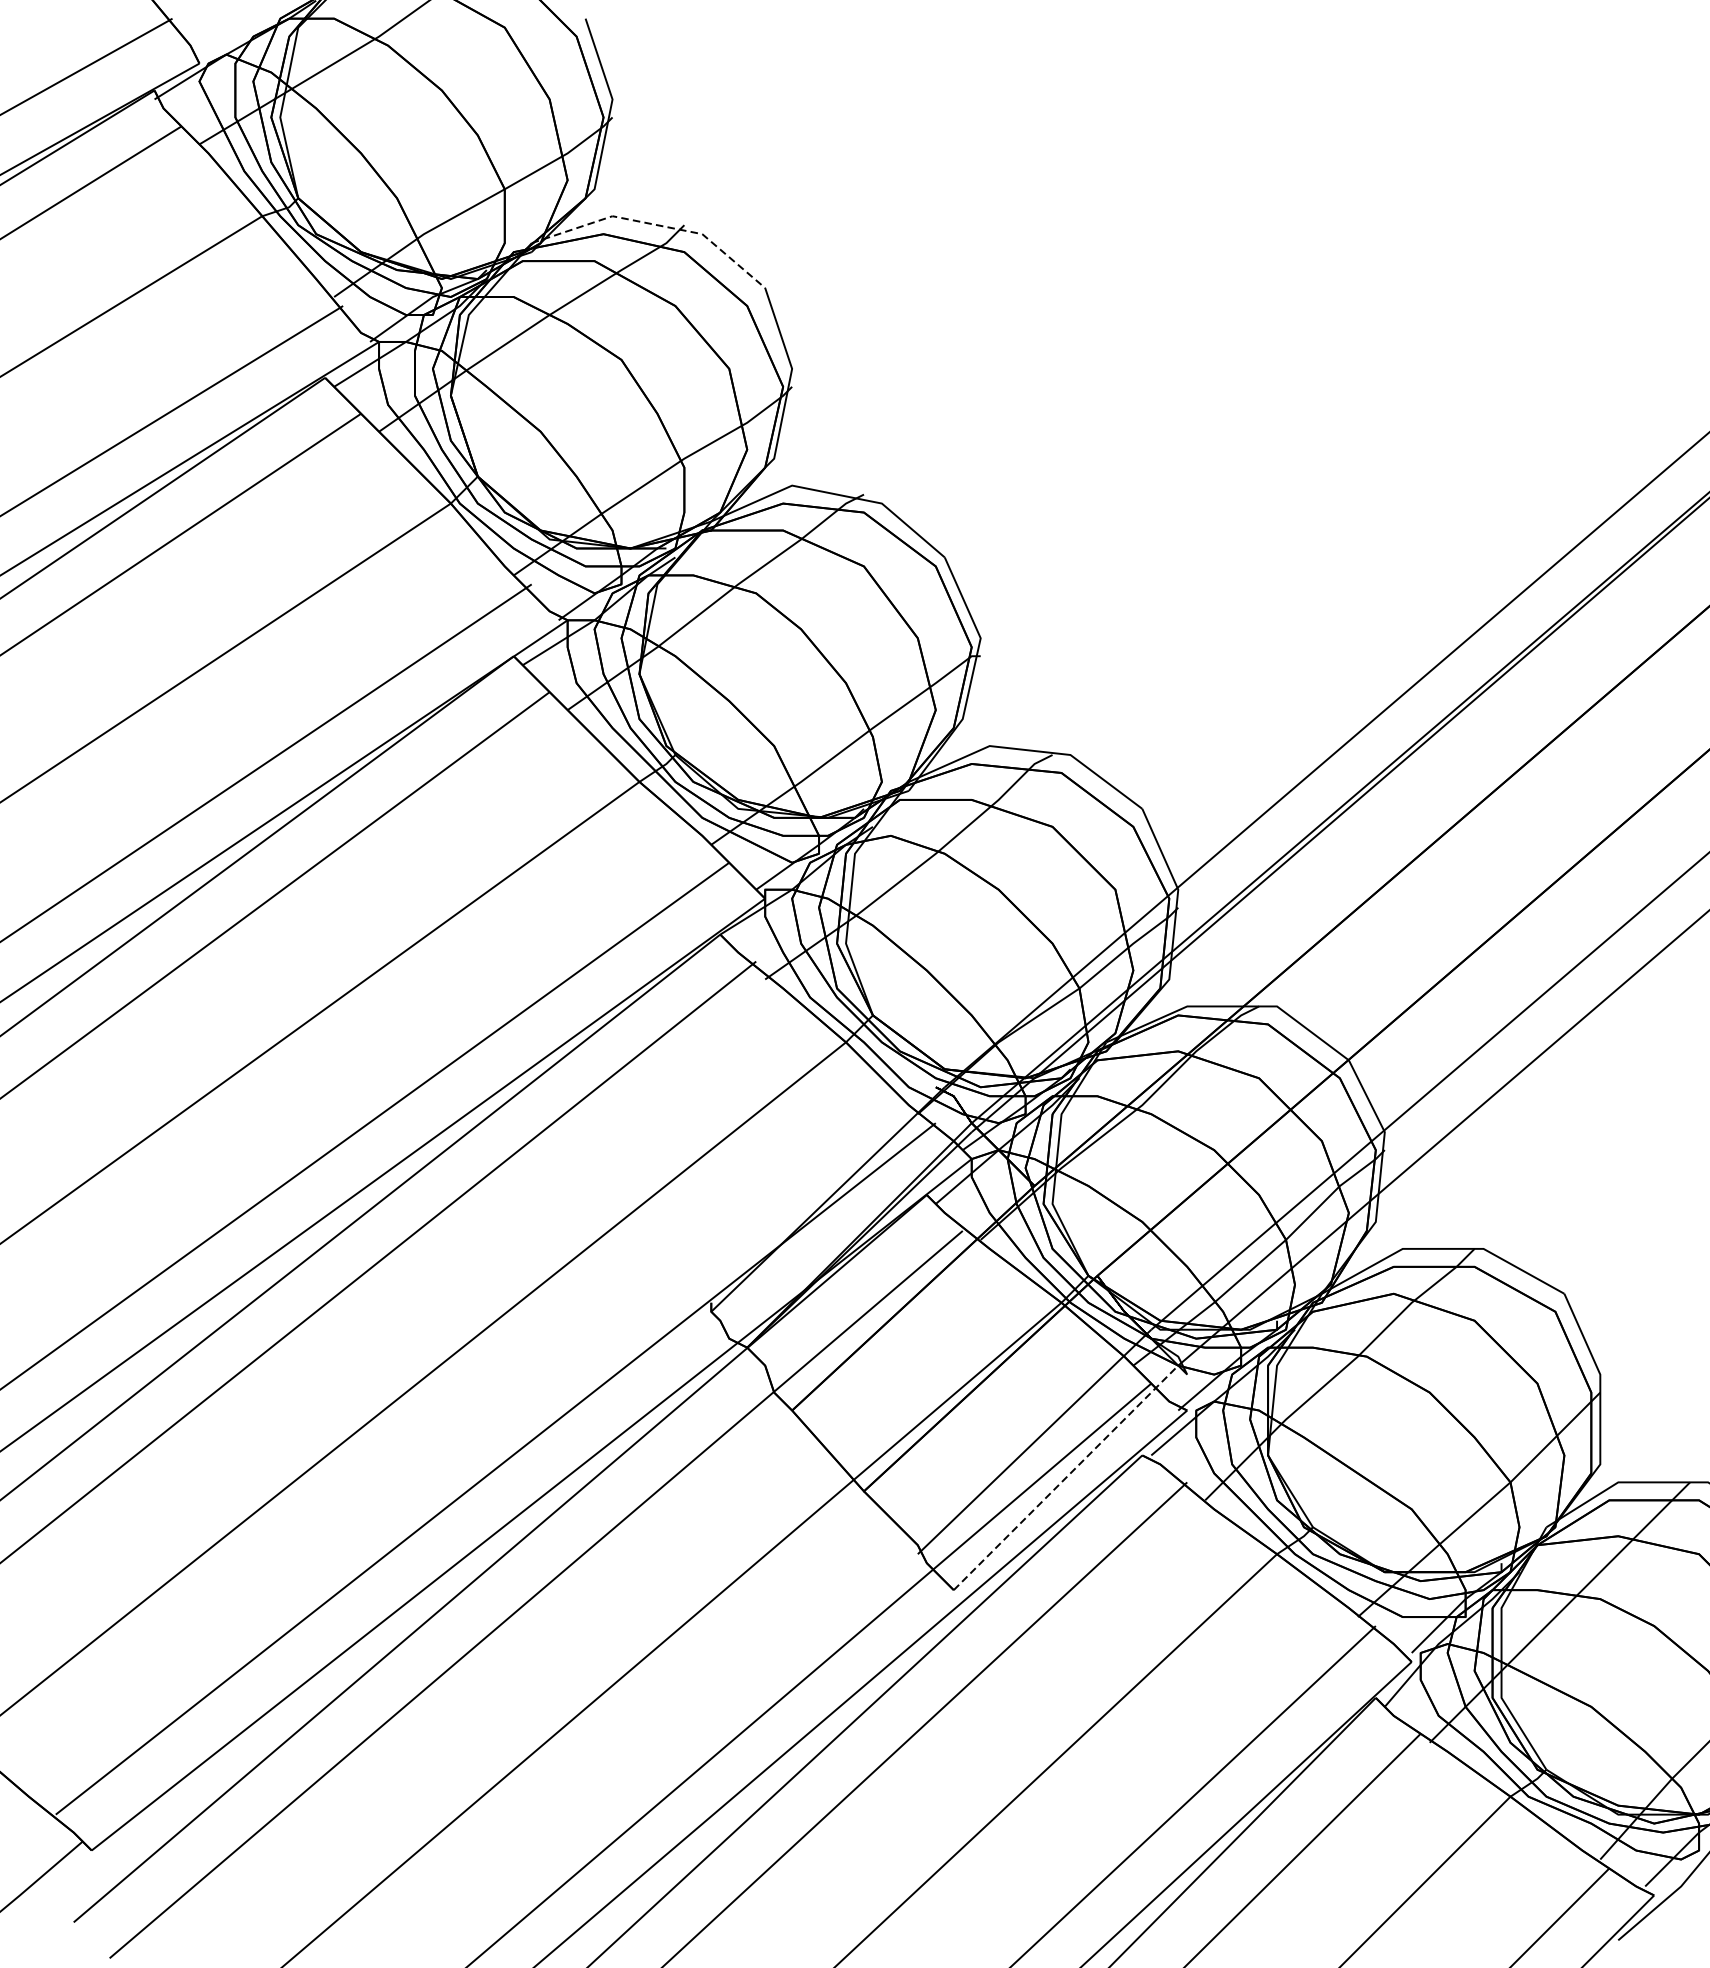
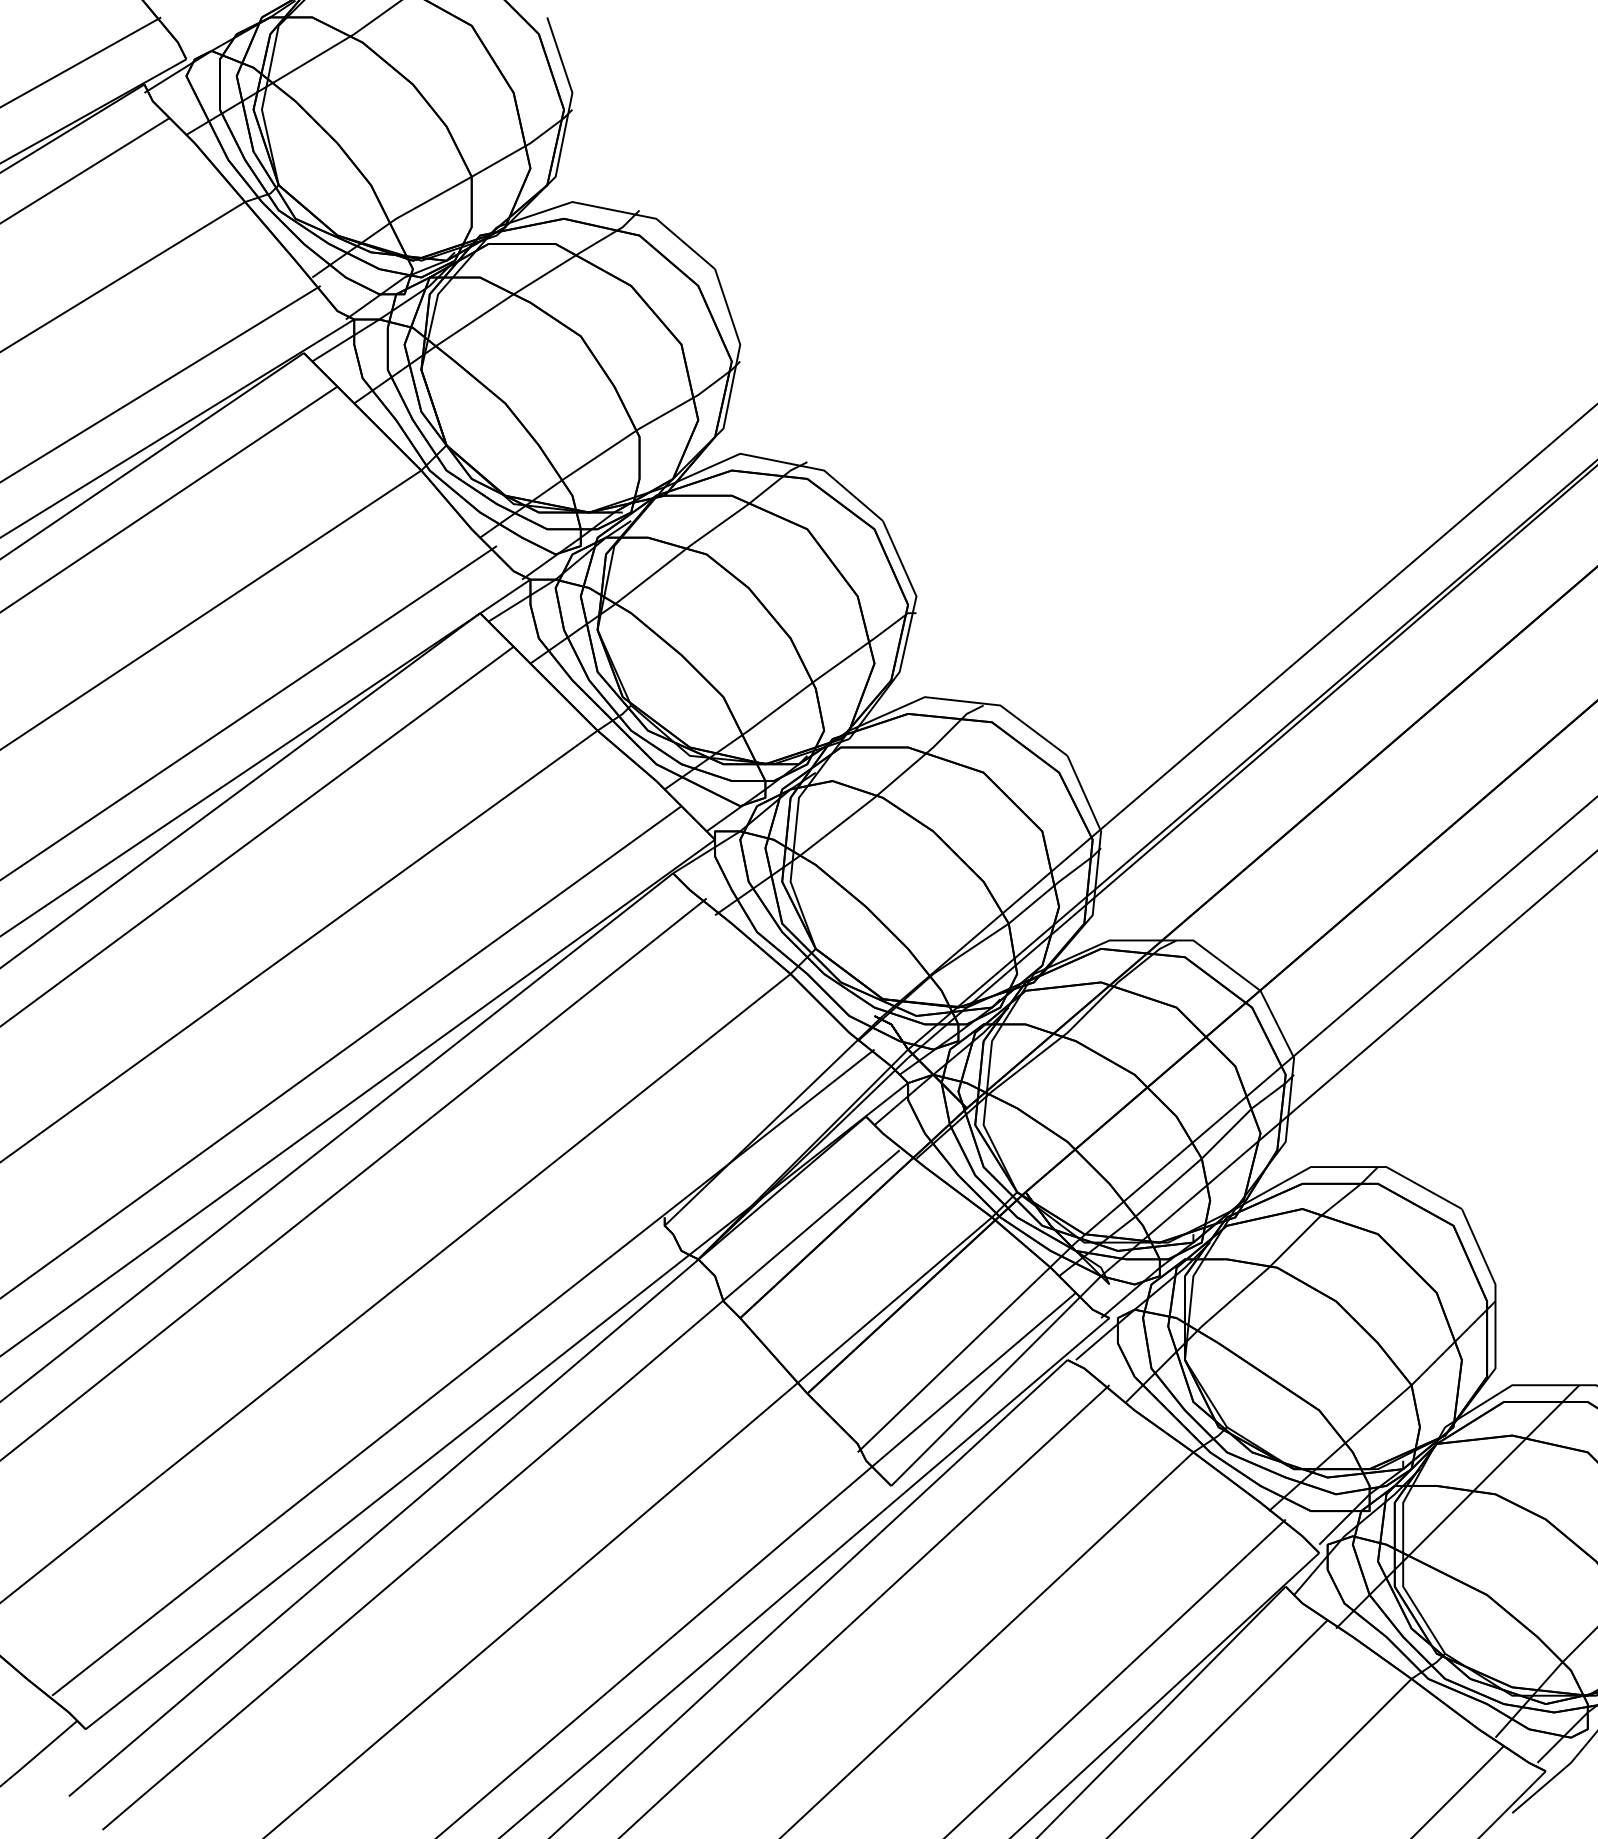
line: (656, 225) -> (613, 210), dashed -> solid
line: (1066, 1477) -> (996, 1380), dashed -> solid

